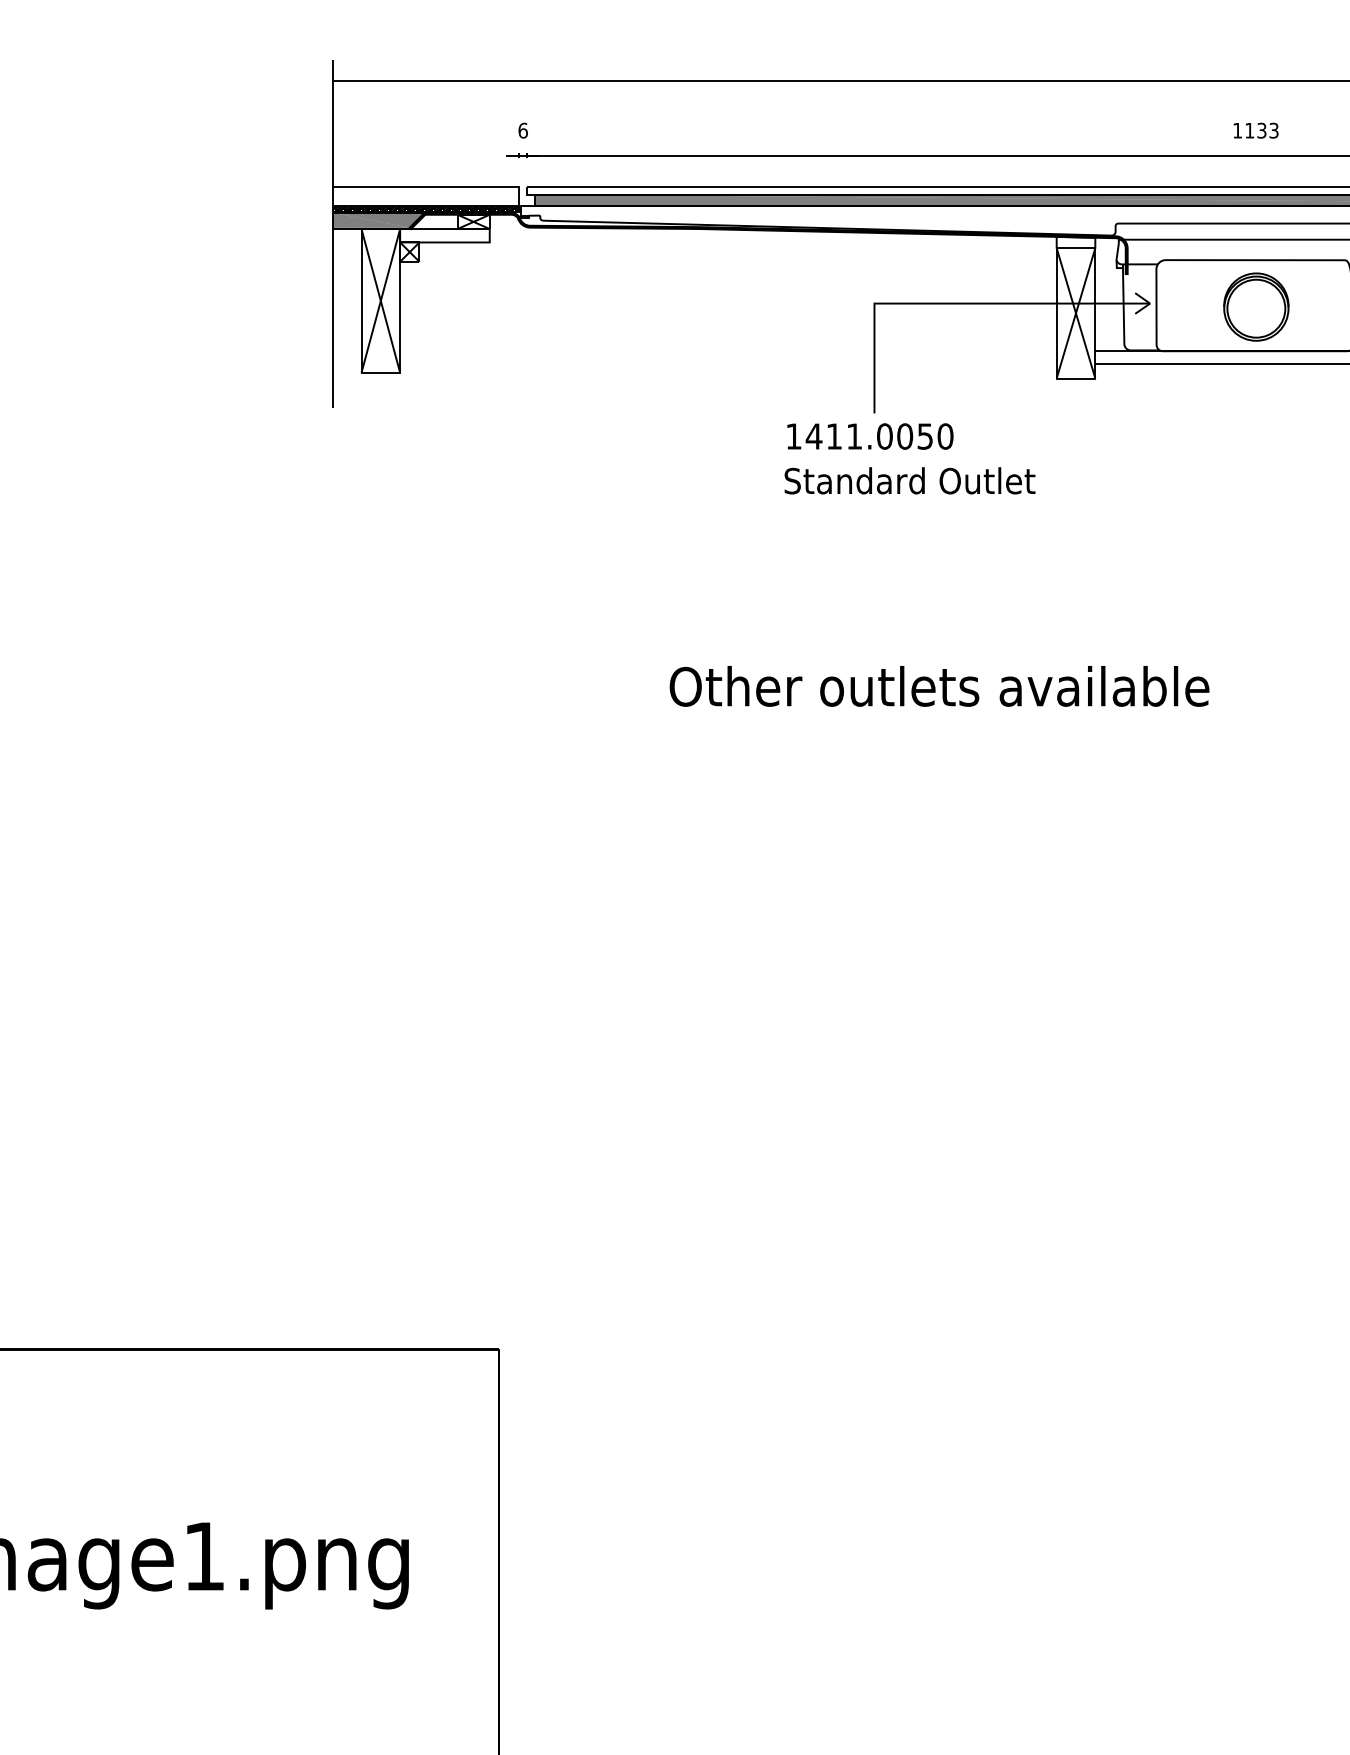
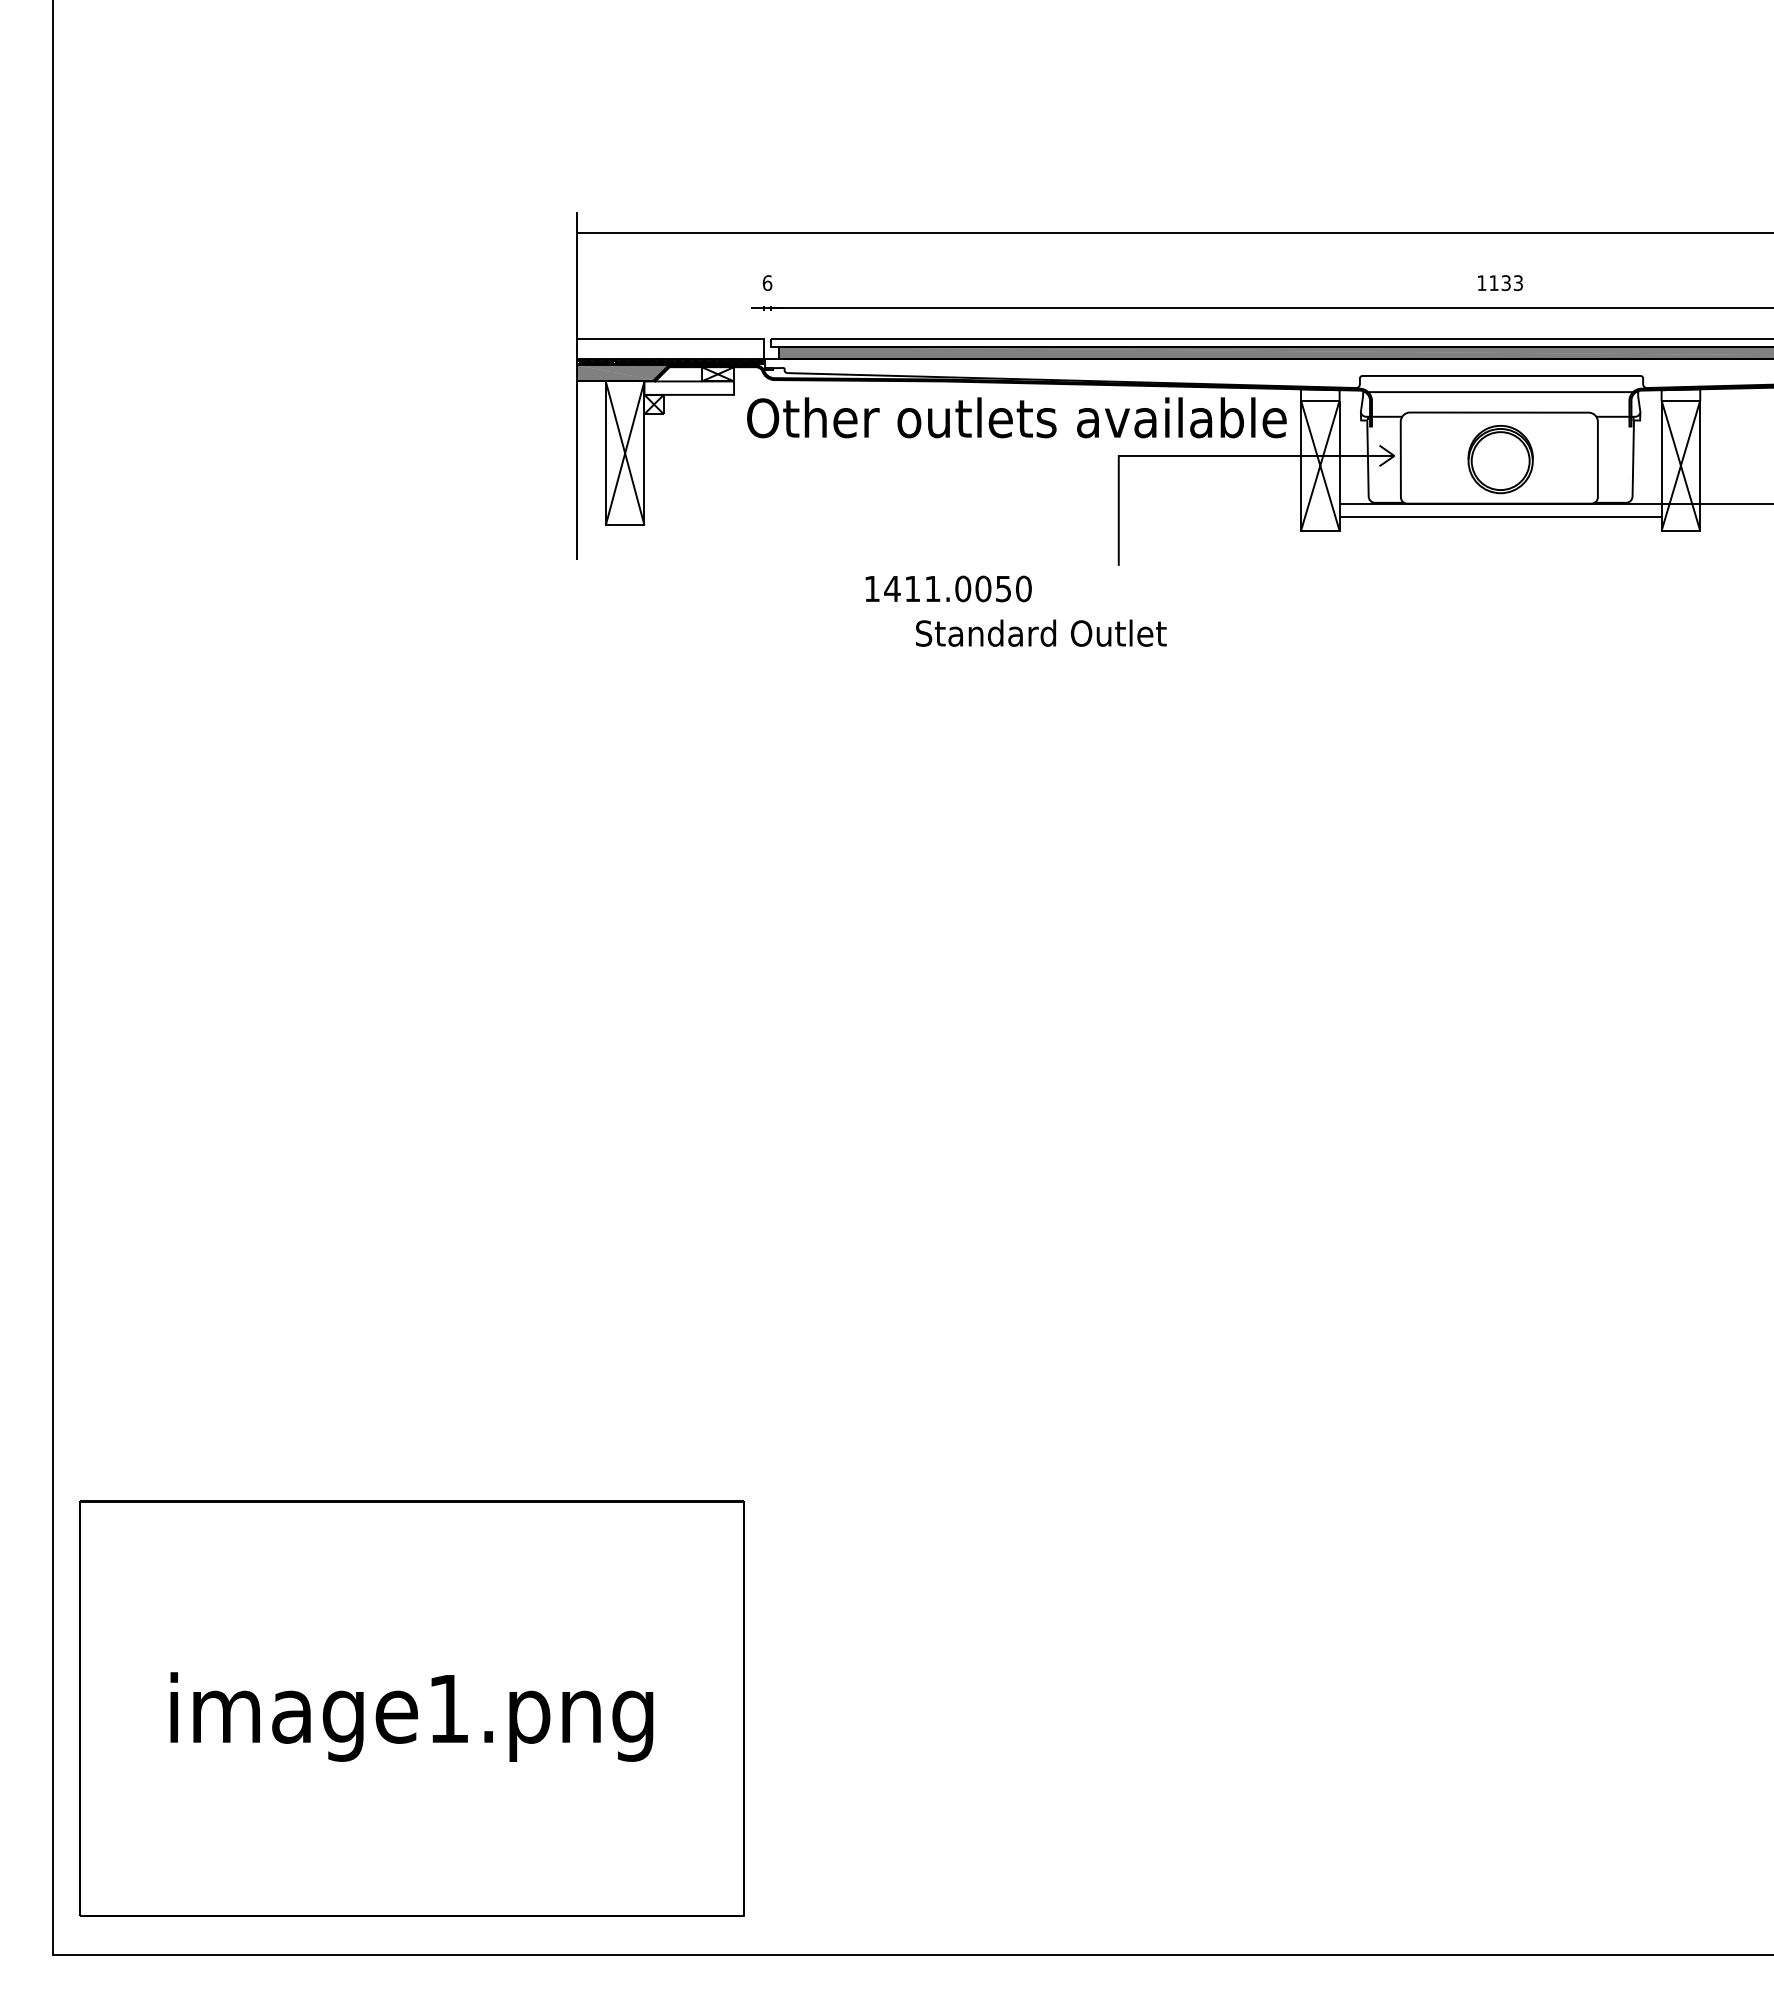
text: (870, 436) -> (948, 588), moved
text: (910, 480) -> (1041, 632), moved
text: (939, 686) -> (1016, 417), moved

